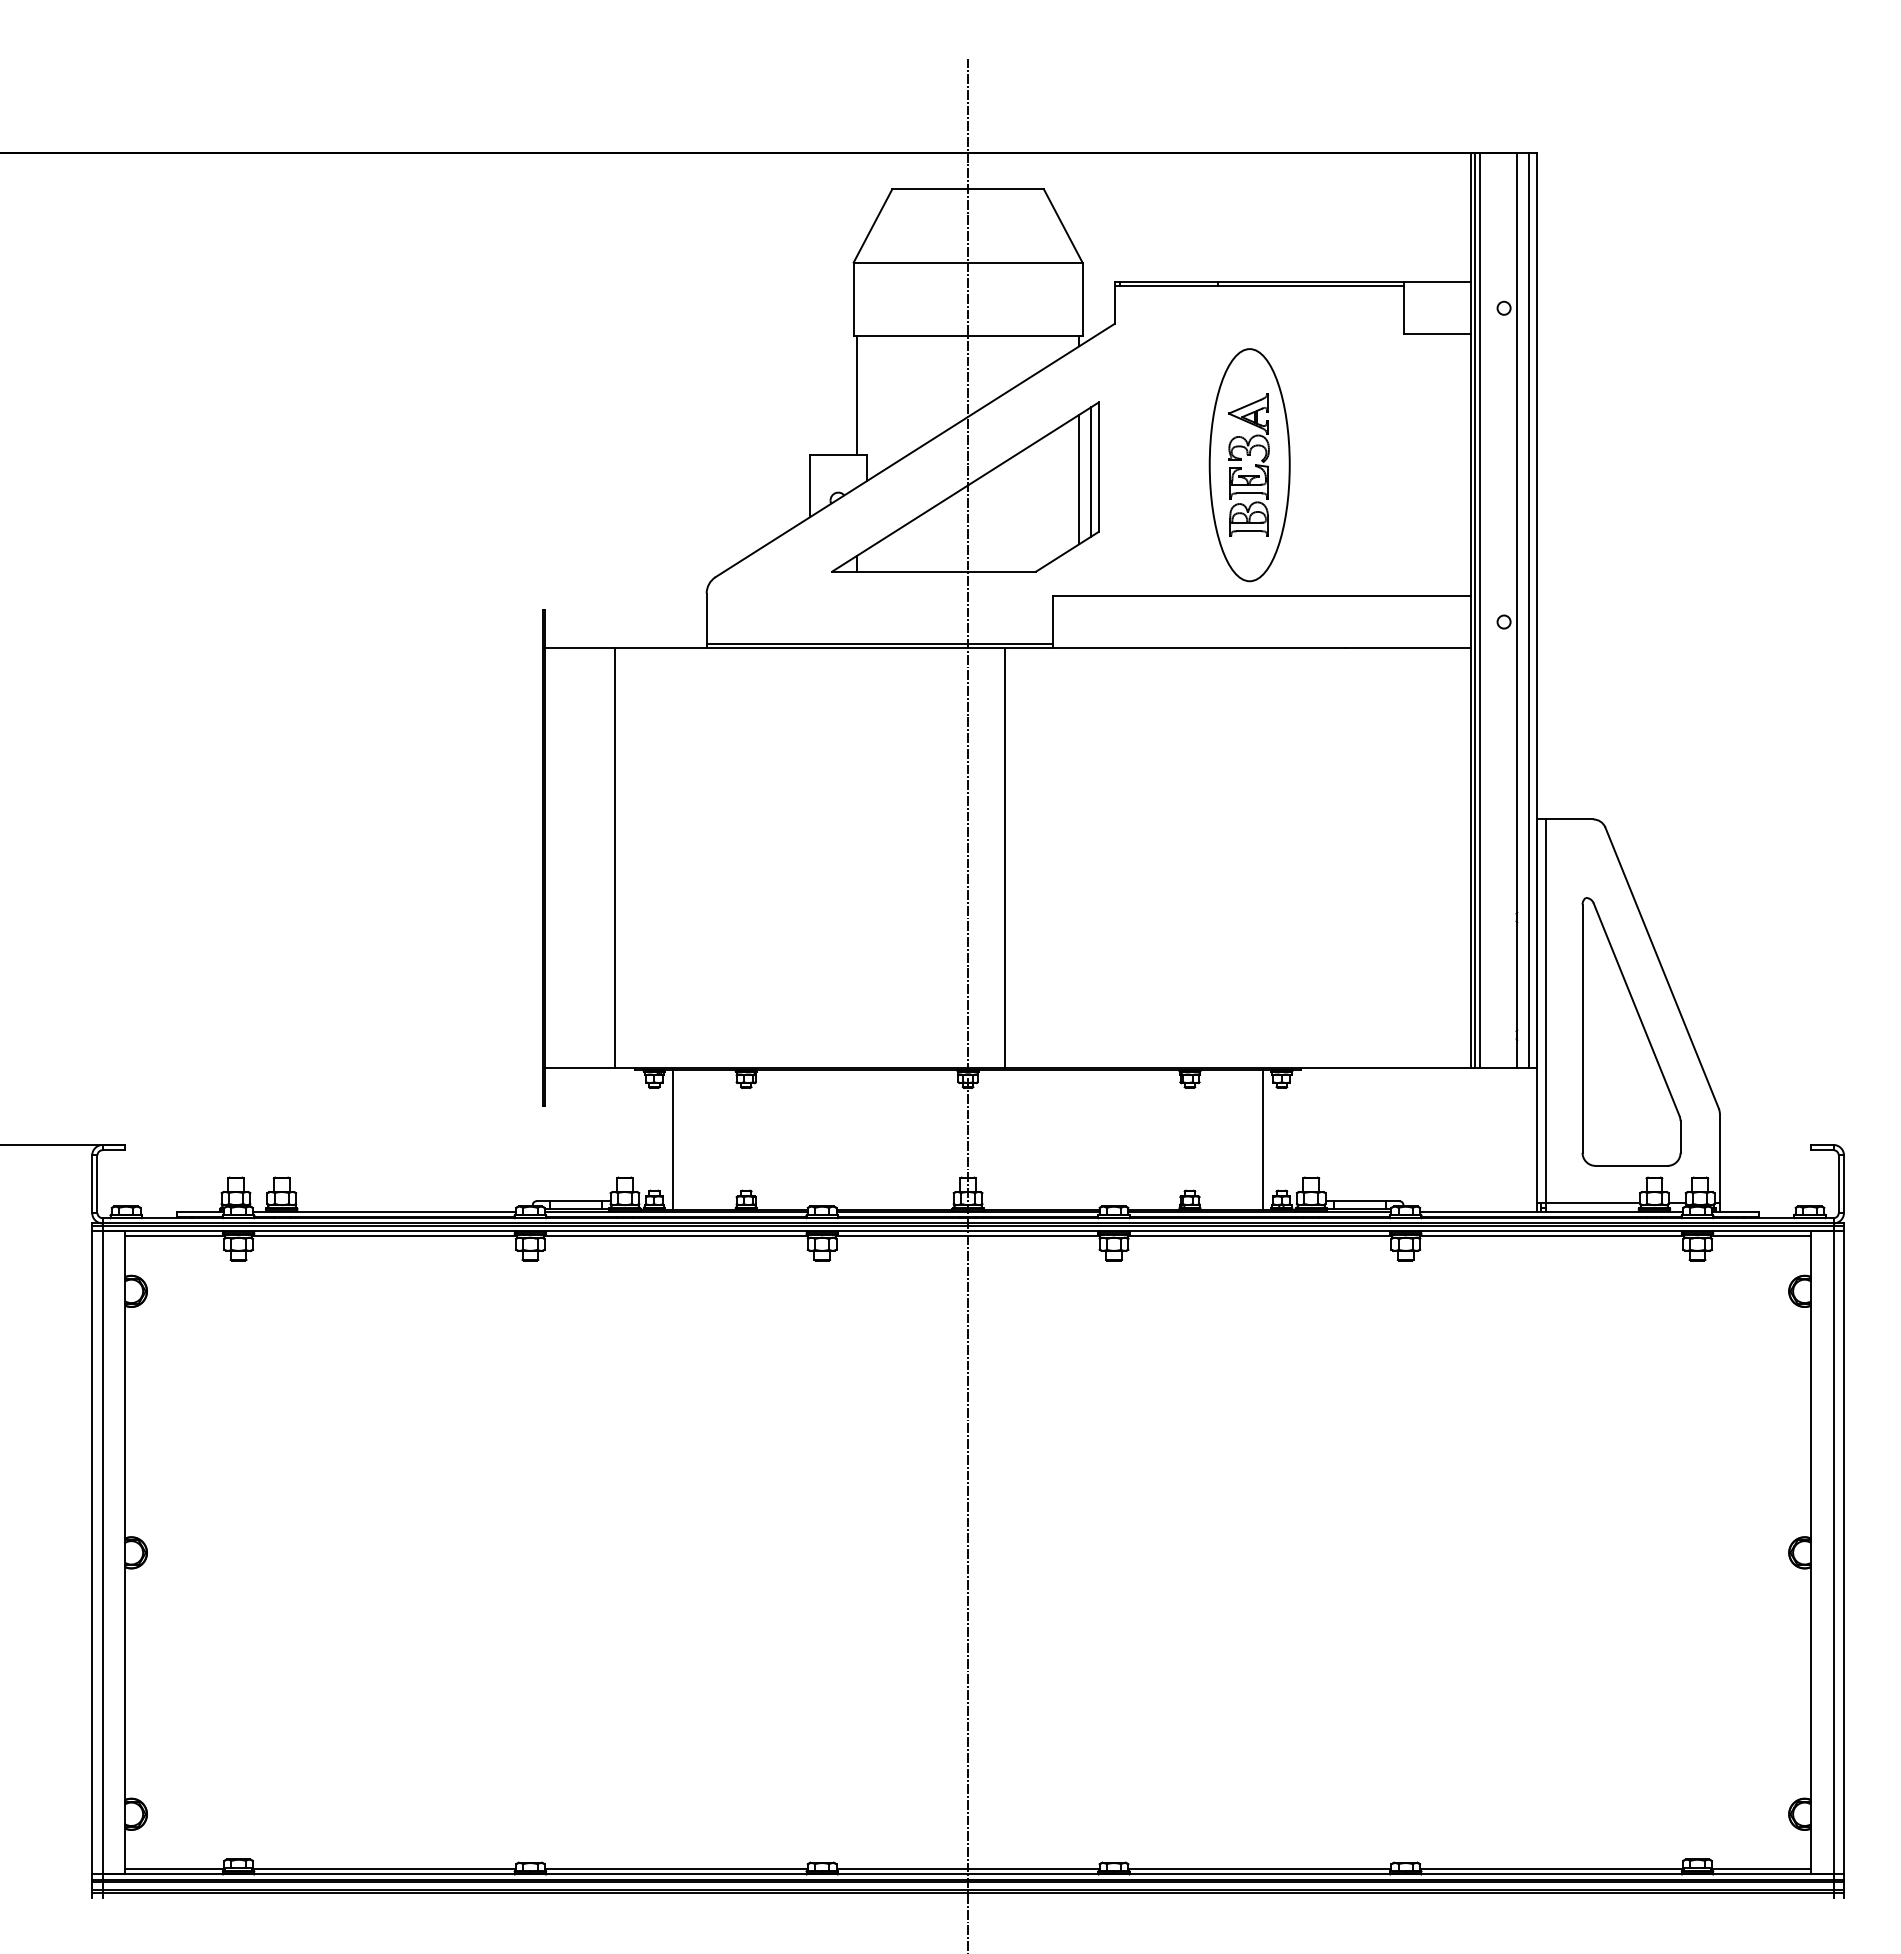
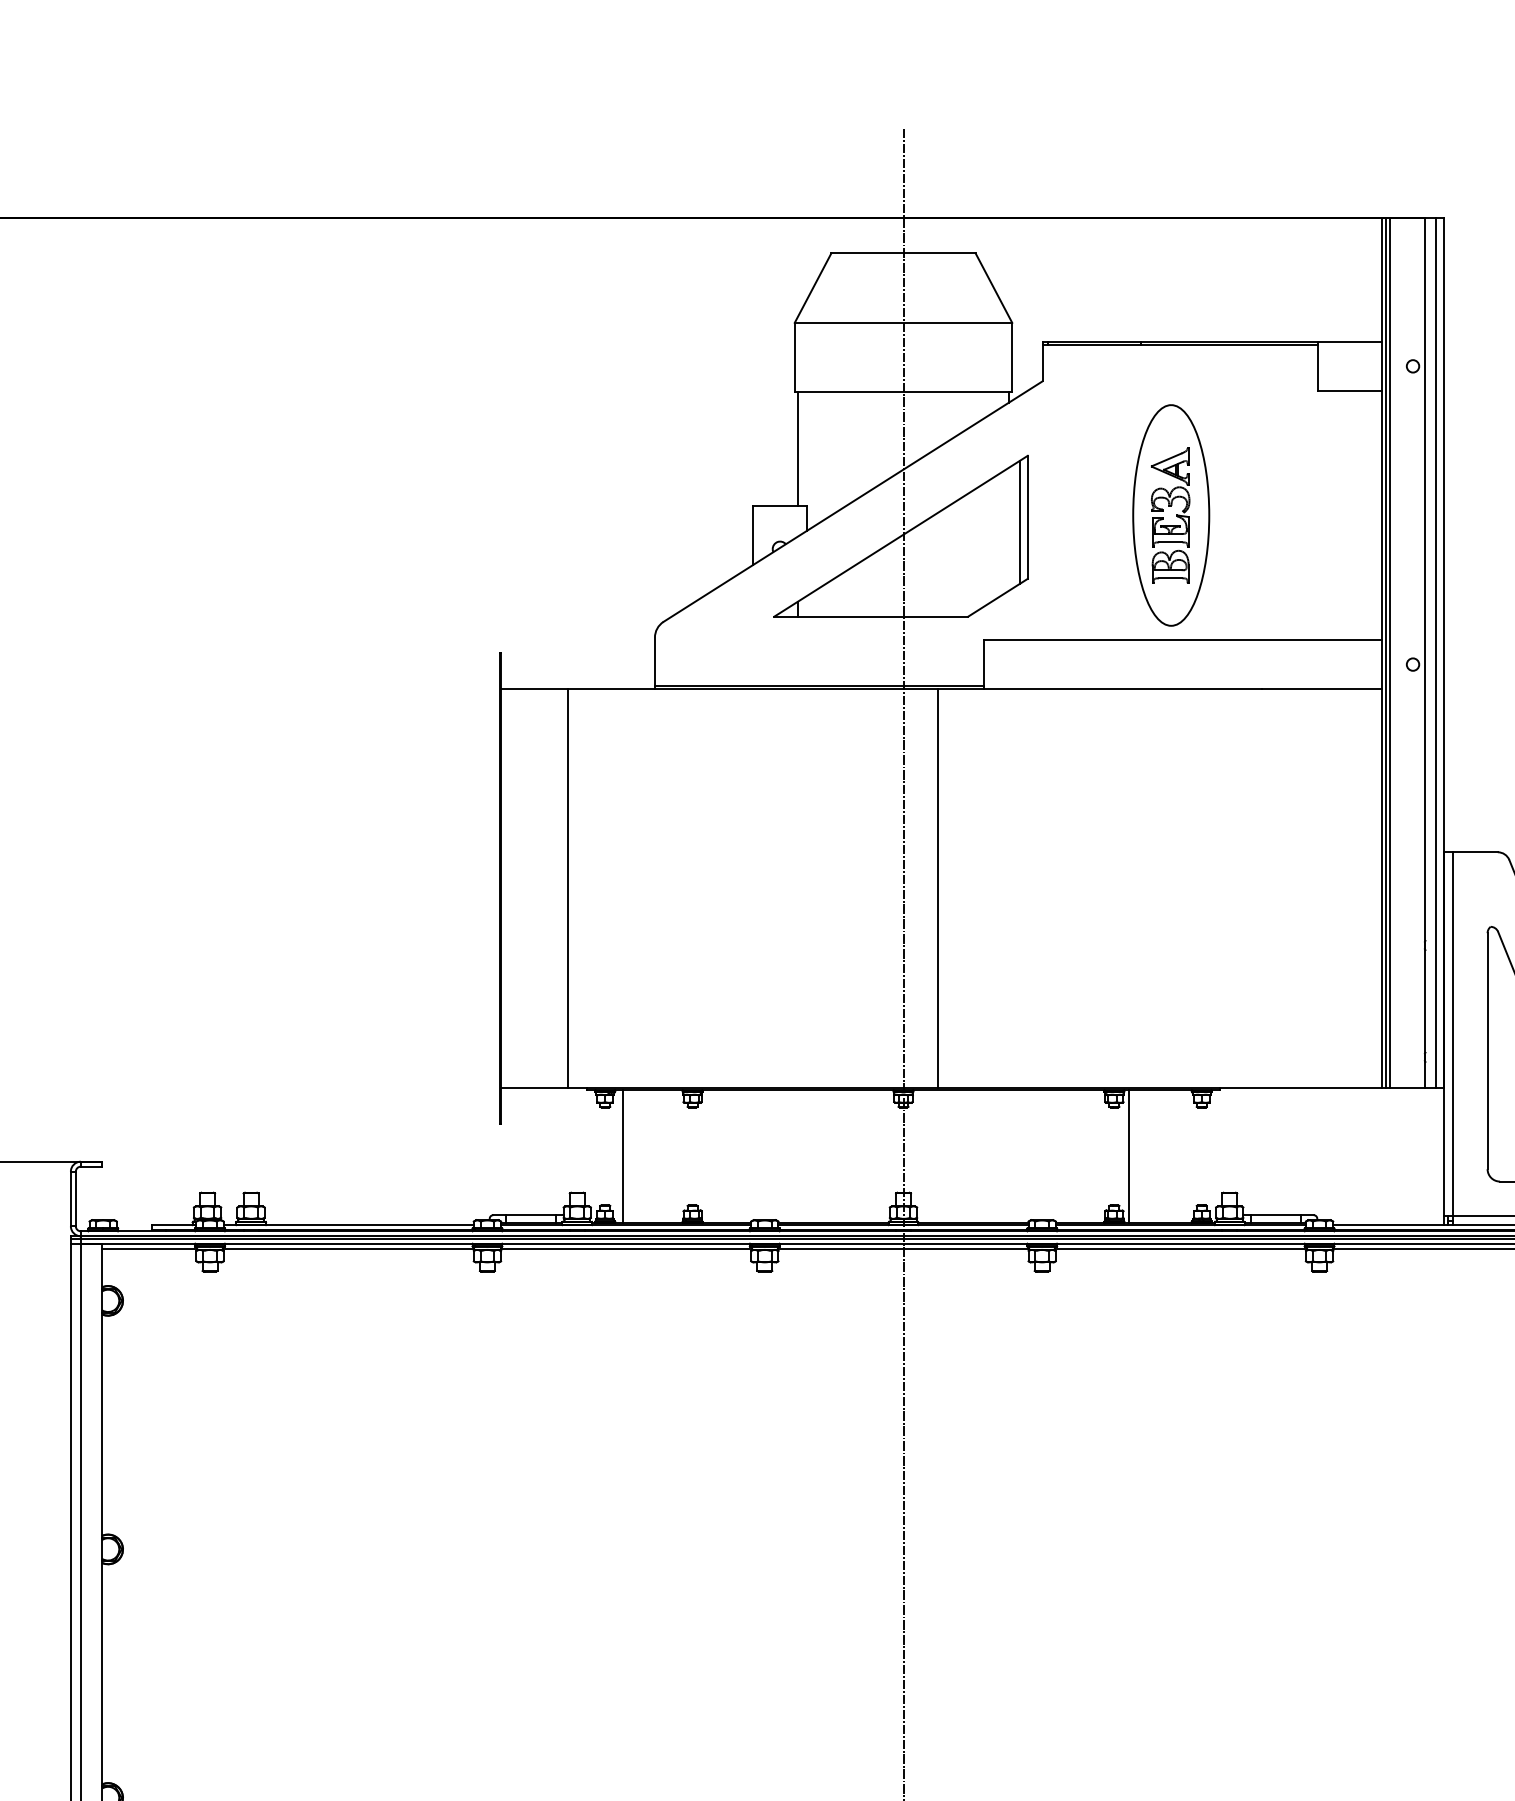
line: (1079, 479) -> (1009, 529), removed
line: (1263, 1139) -> (1129, 1156), moved

